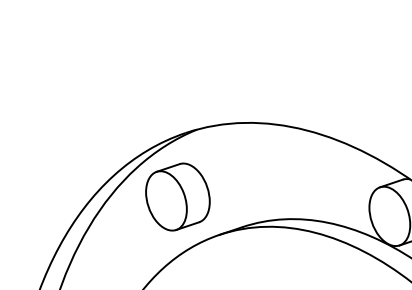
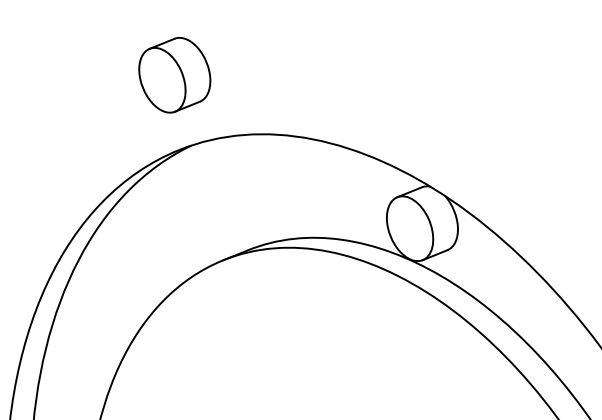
part: (177, 197) -> (174, 75), moved

